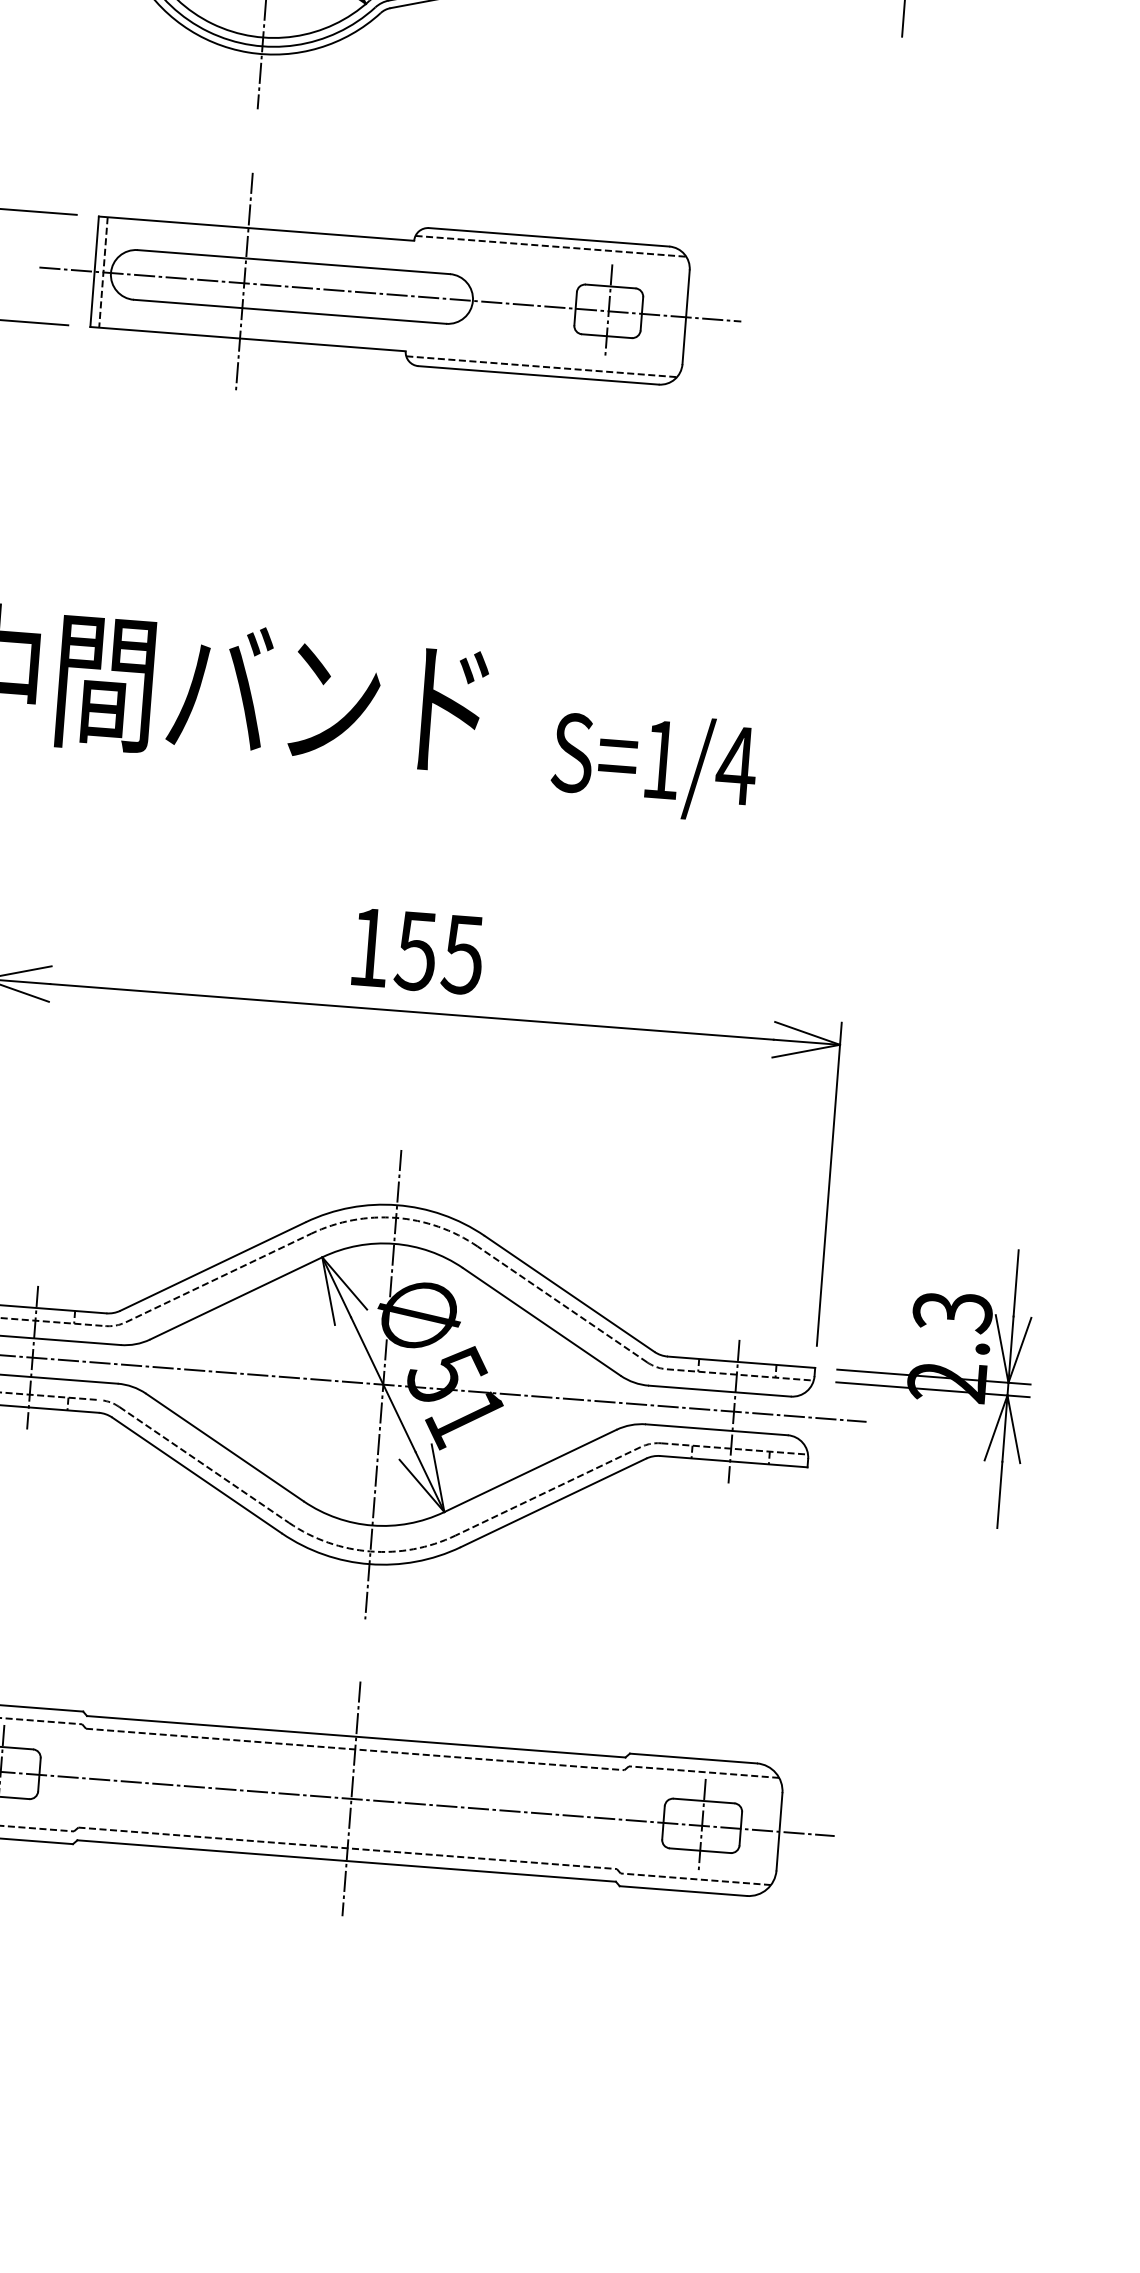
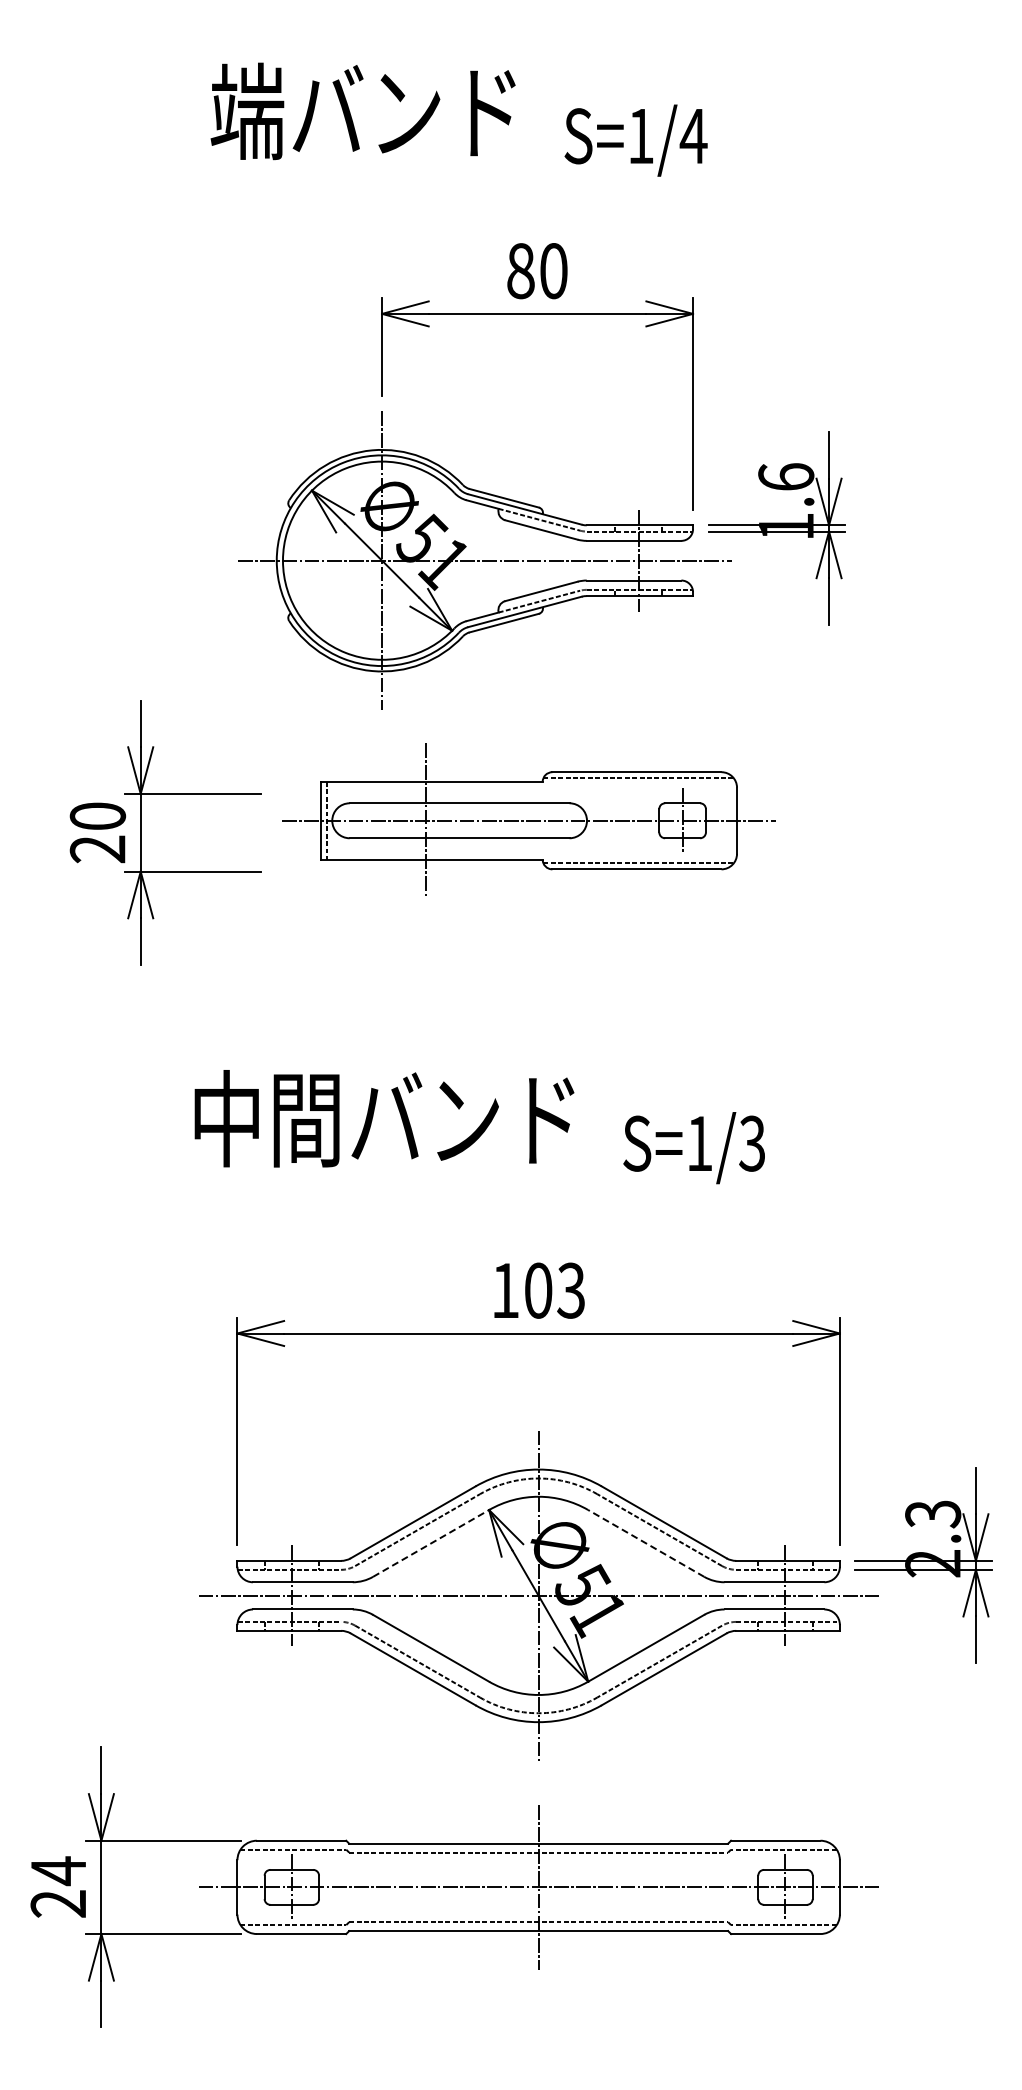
part: (389, 292) -> (528, 819), moved
text: (736, 765) -> (752, 1143), S=1/4 -> S=1/3
text: (439, 952) -> (554, 1290), 155 -> 103
line: (236, 1298) -> (431, 1543), solid -> dashed
line: (542, 1322) -> (646, 1543), solid -> dashed

